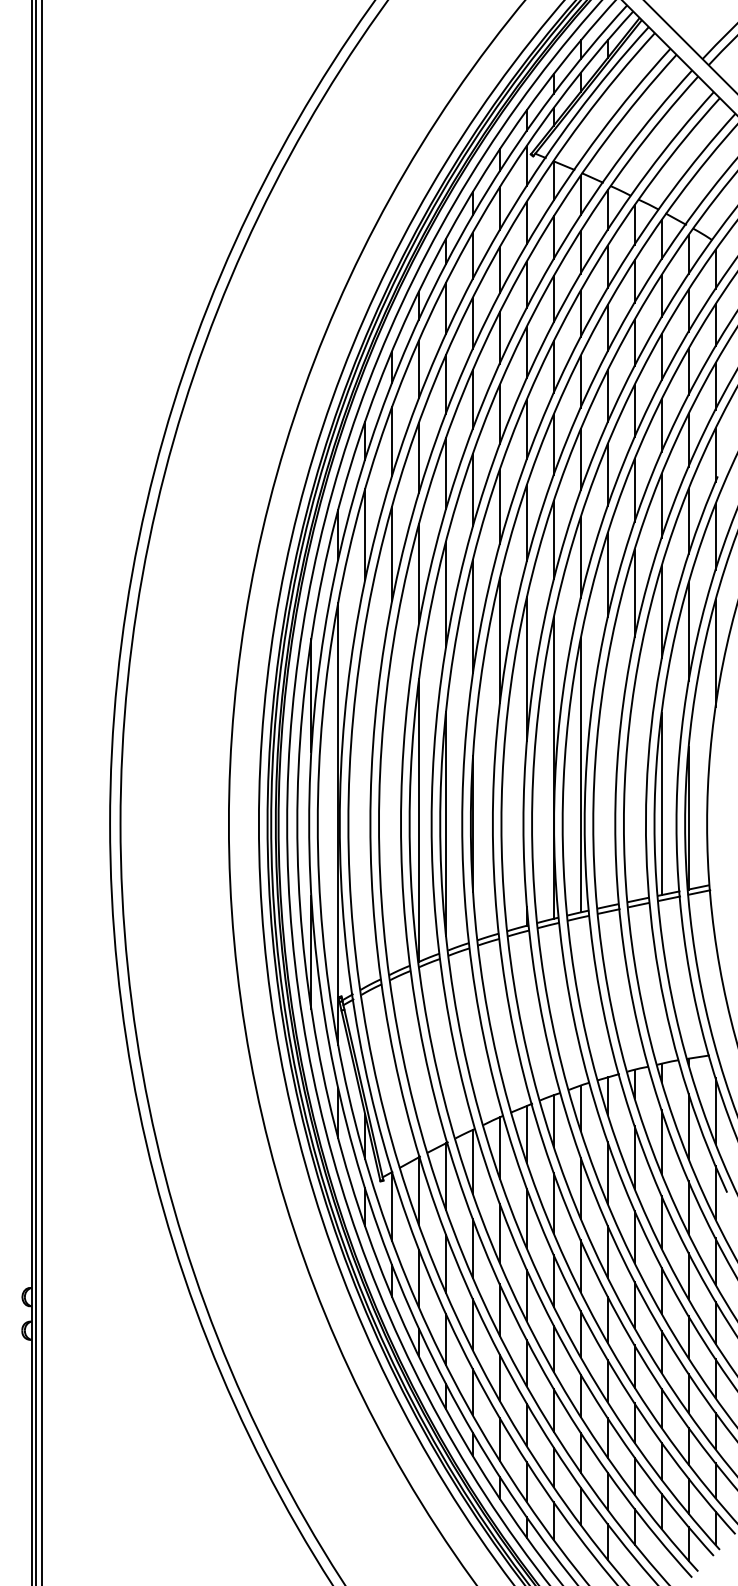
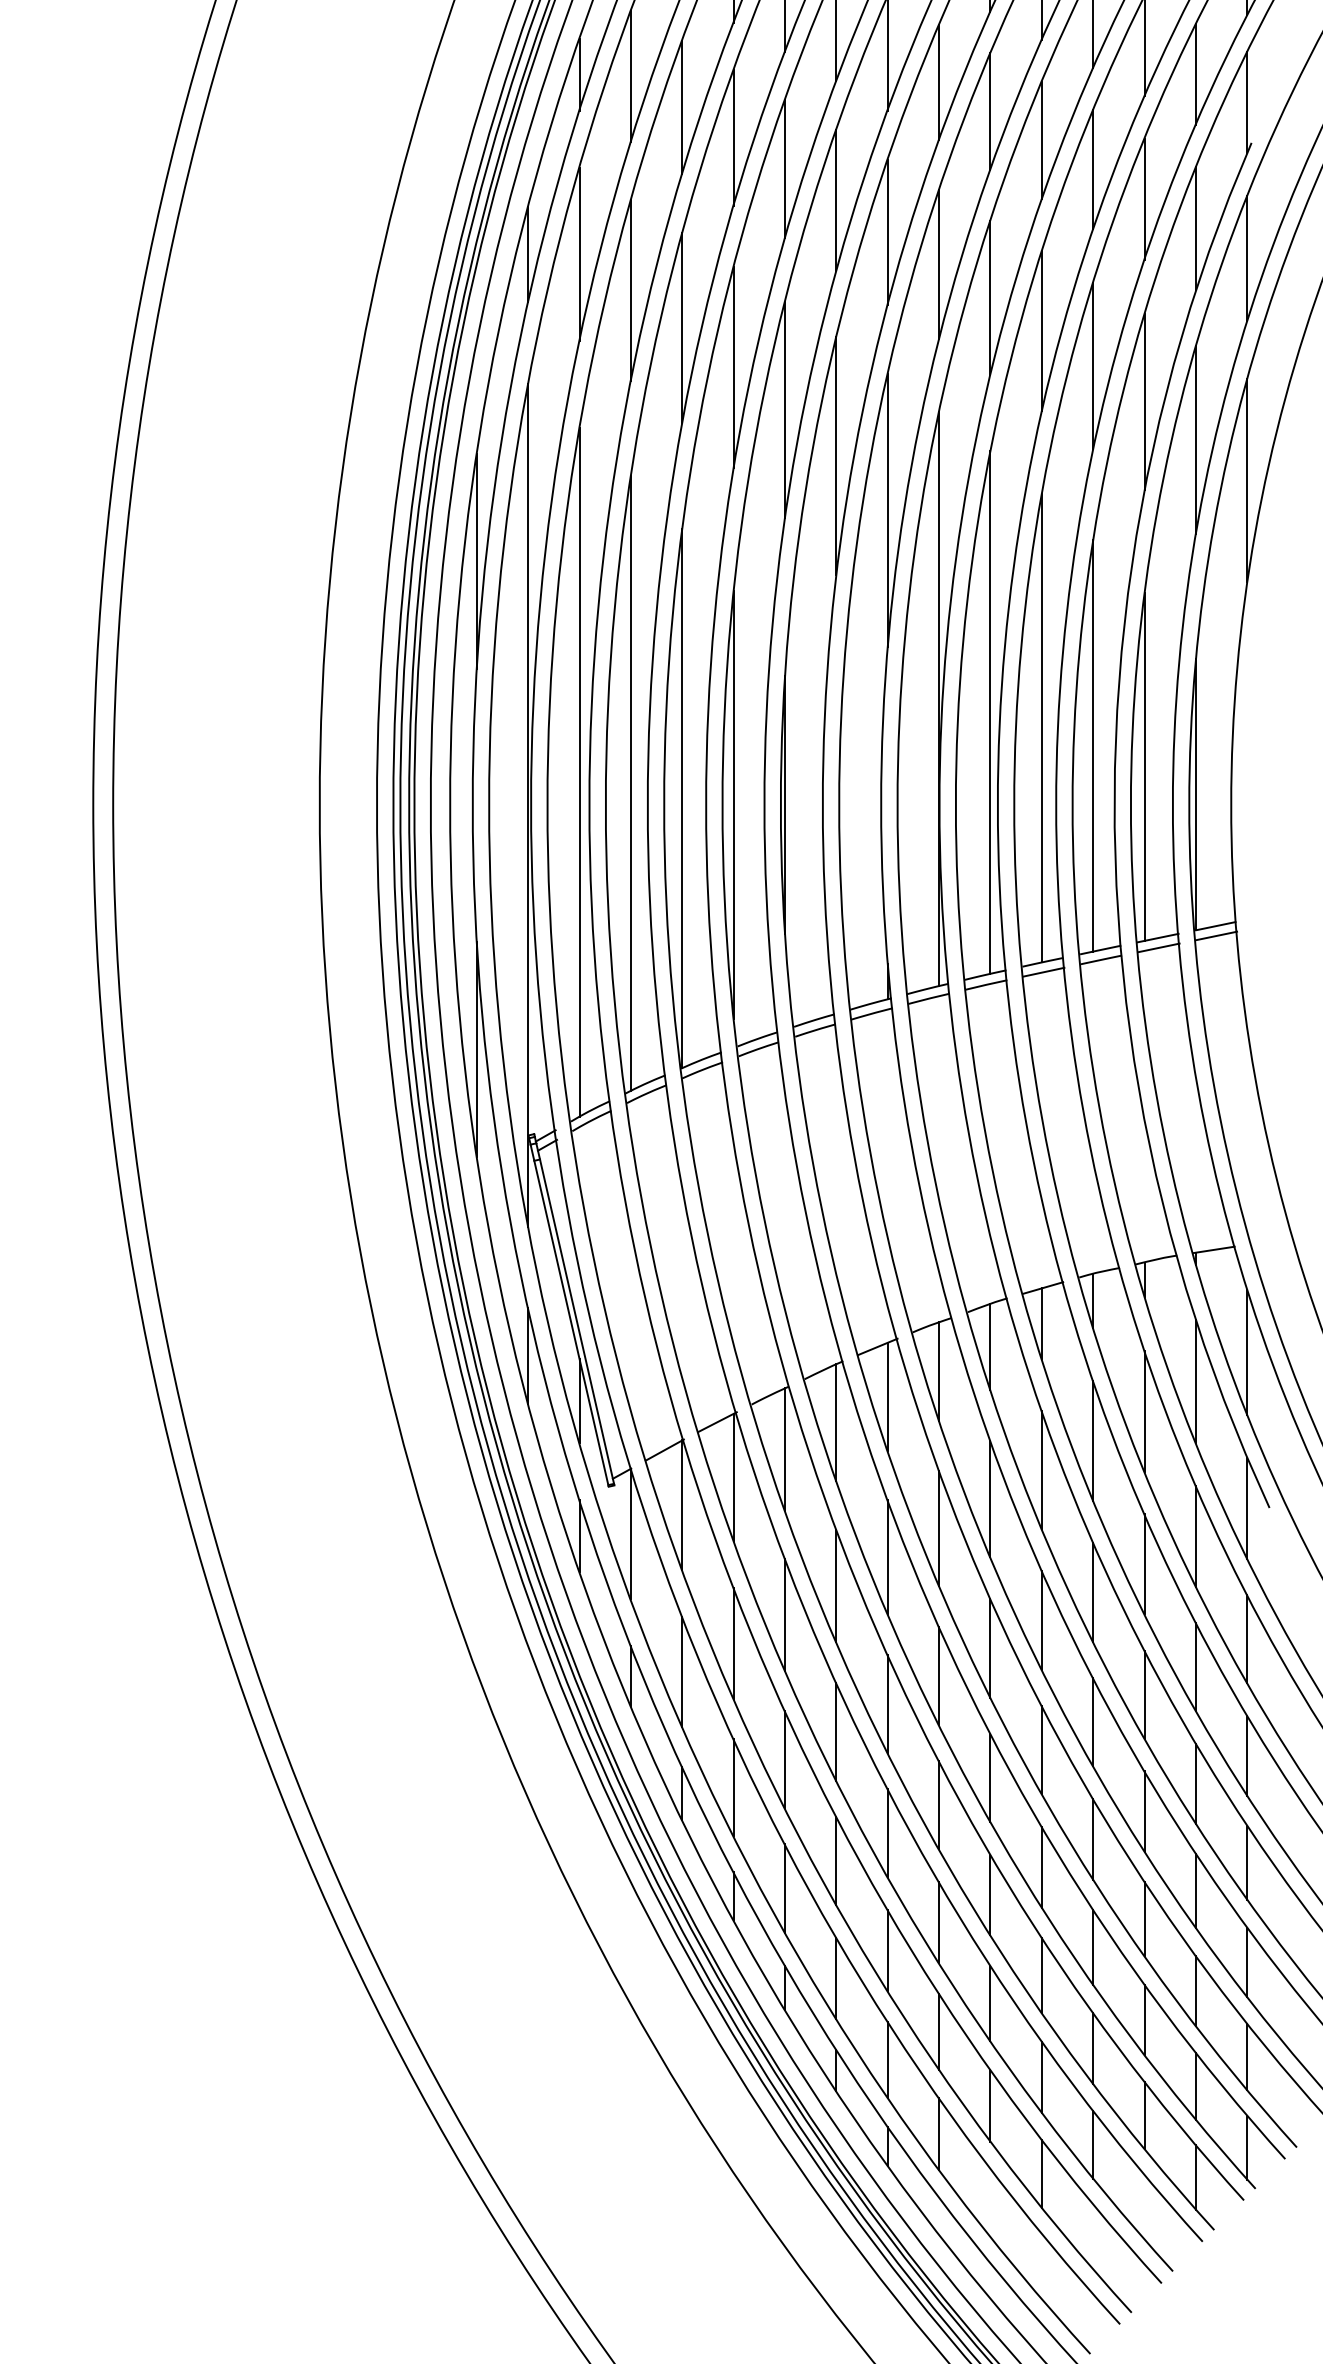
line: (607, 783) -> (1041, 728), added
line: (634, 792) -> (1092, 745), added
line: (365, 806) -> (580, 772), added
line: (392, 812) -> (631, 783), added

